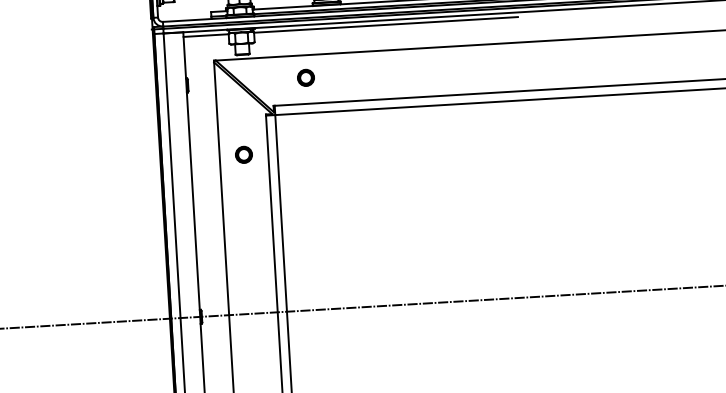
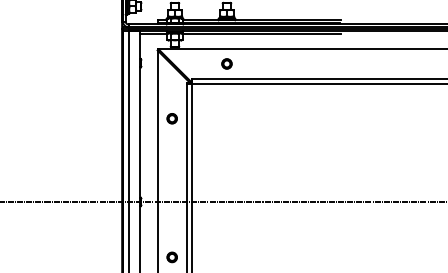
part: (305, 77) -> (226, 63), moved
part: (242, 154) -> (171, 118), moved

